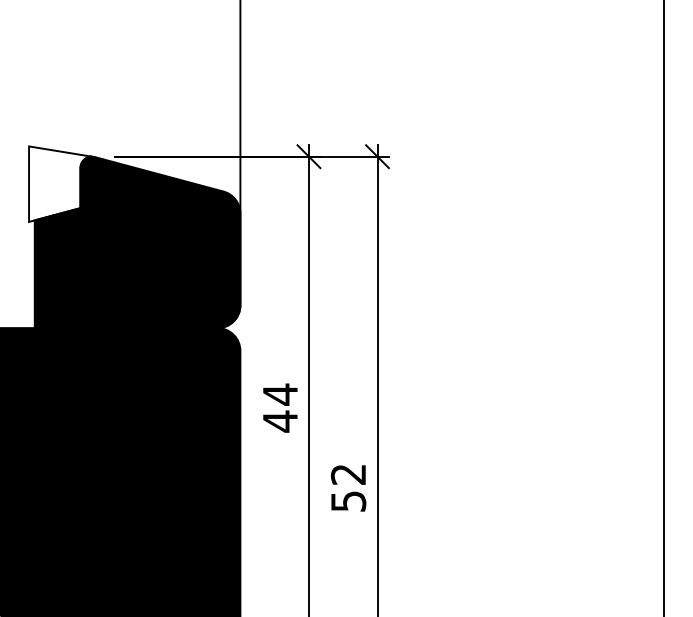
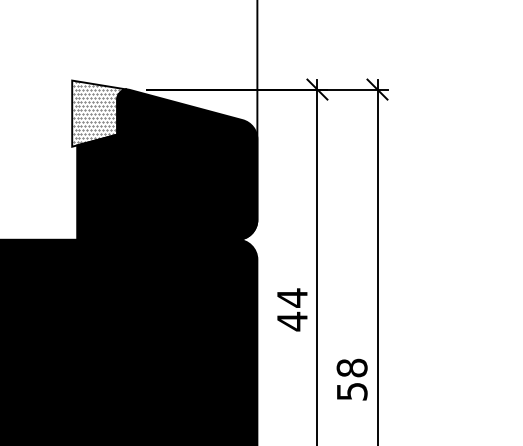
hatch: (58, 182) -> (98, 112), added
text: (348, 474) -> (352, 368), 52 -> 58

